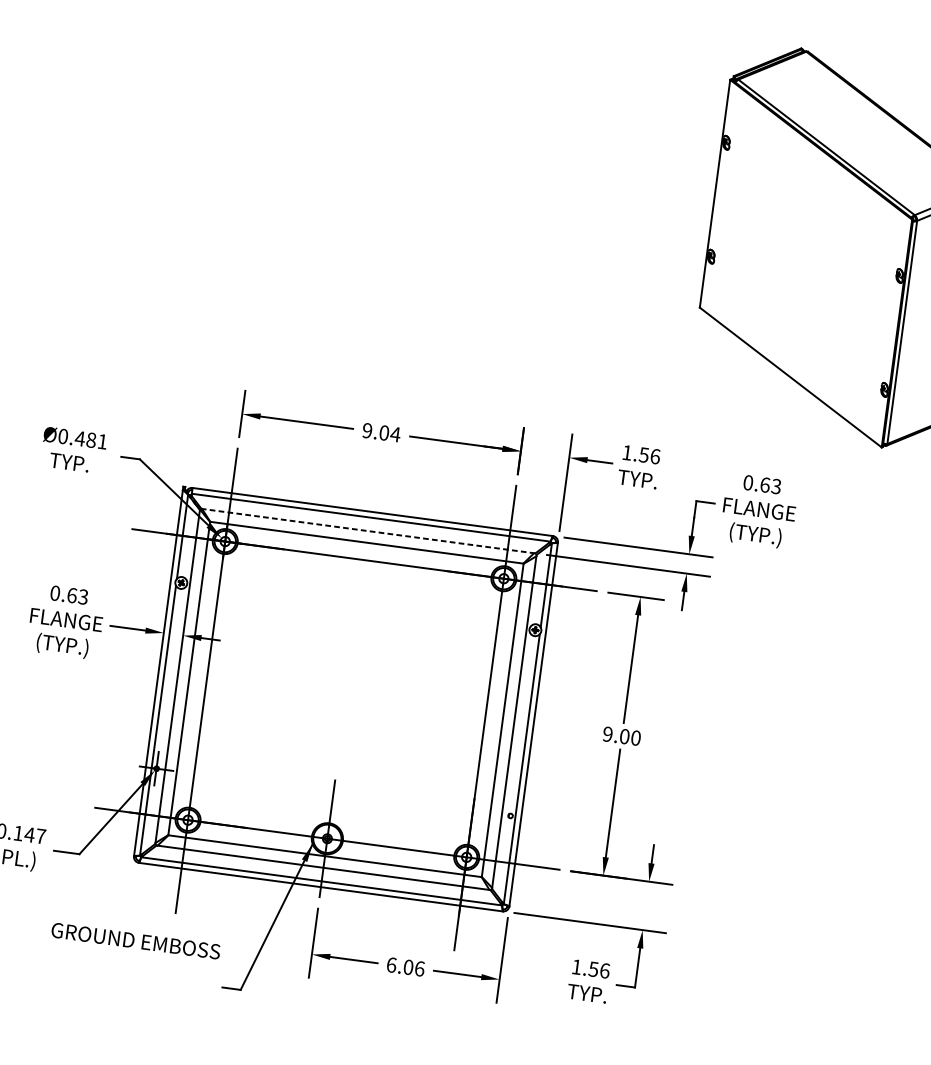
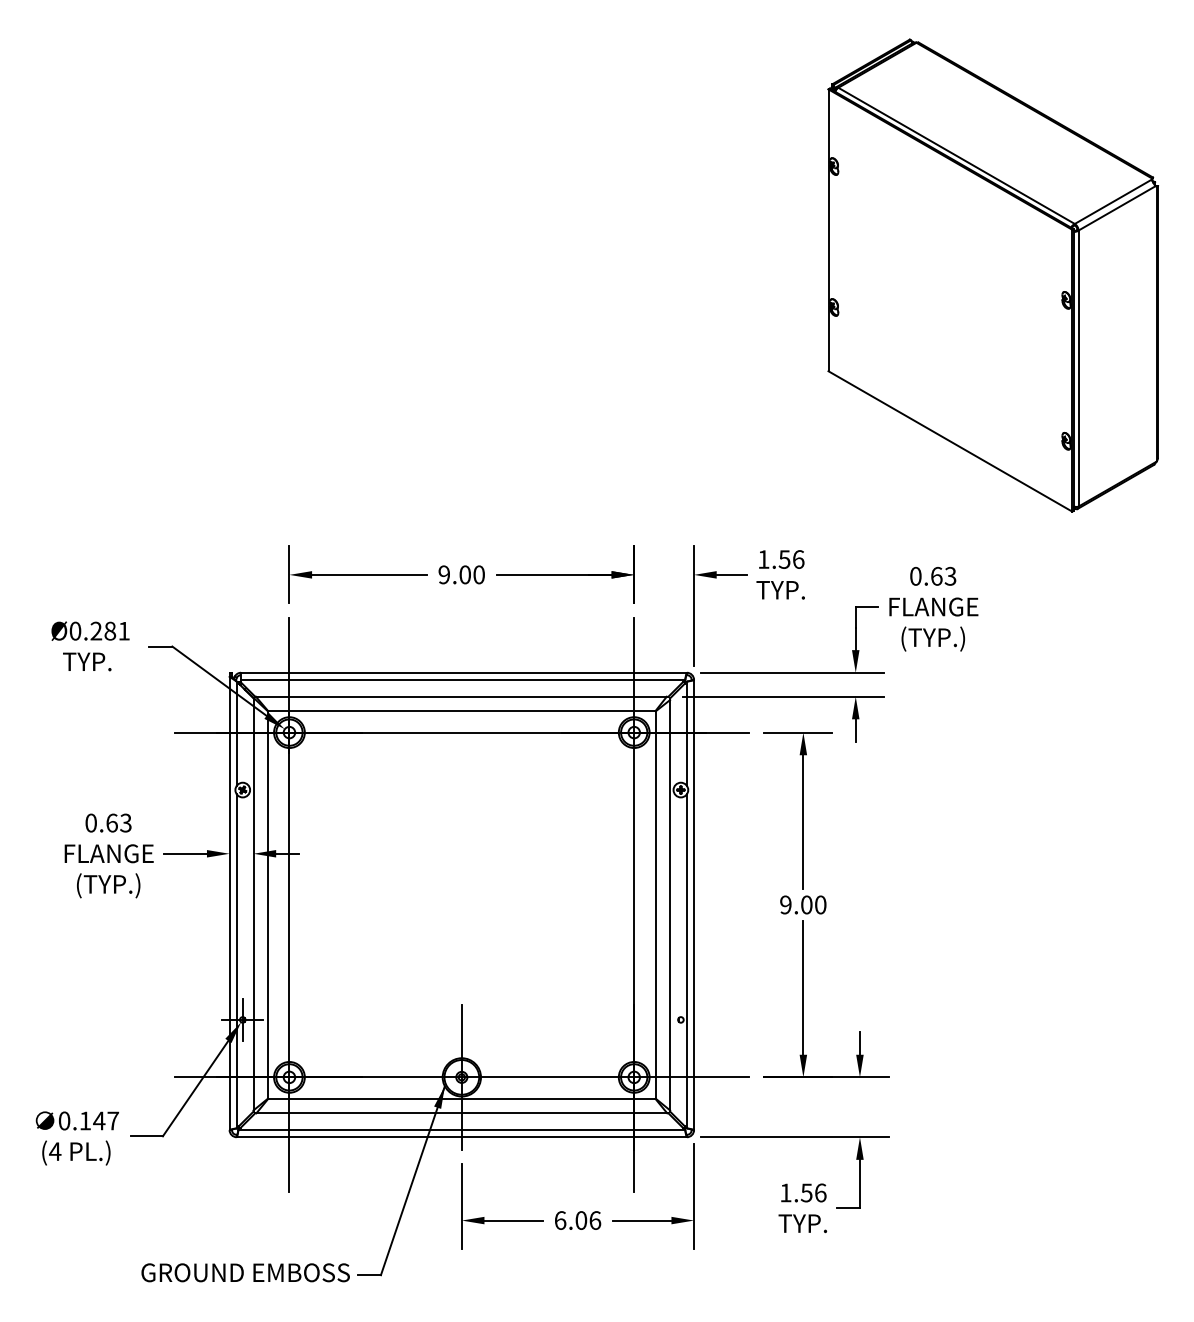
text: (395, 434) -> (478, 574), 9.04 -> 9.00
text: (80, 438) -> (96, 630), Ø0.481 -> Ø0.281
line: (368, 530) -> (461, 696), dashed -> solid
text: (135, 940) -> (245, 1272), moved

